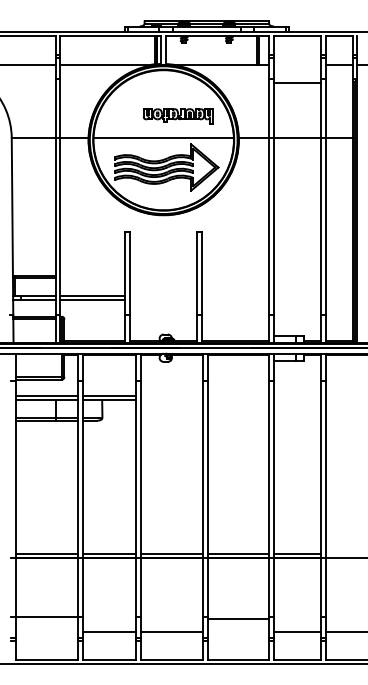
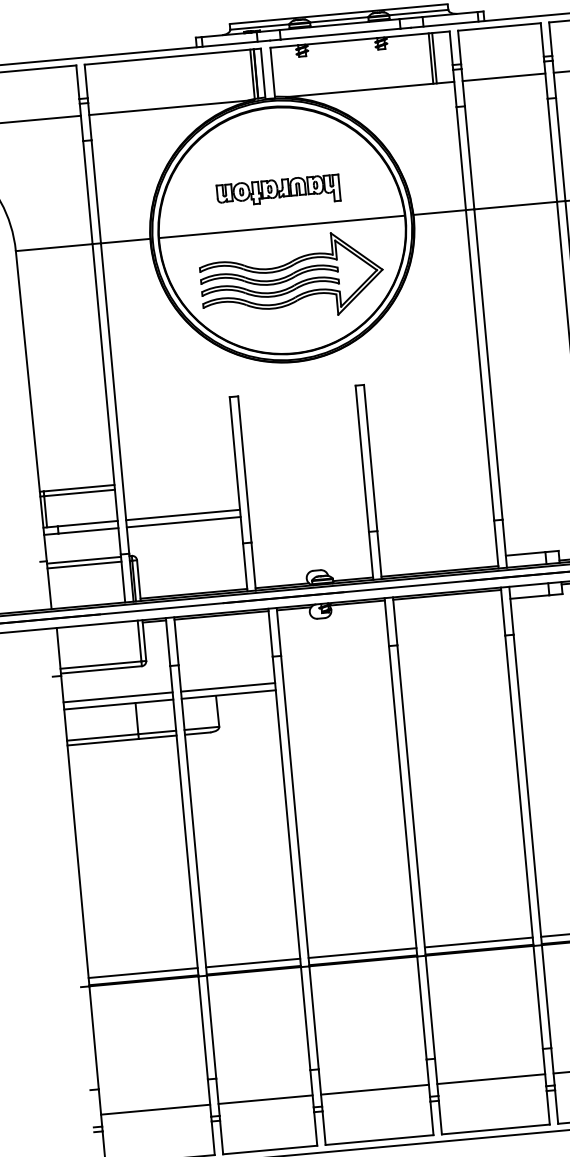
line: (296, 82) -> (502, 76), moved
part: (177, 116) -> (276, 192), moved
line: (46, 616) -> (155, 1109), moved
line: (238, 618) -> (491, 1078), moved

